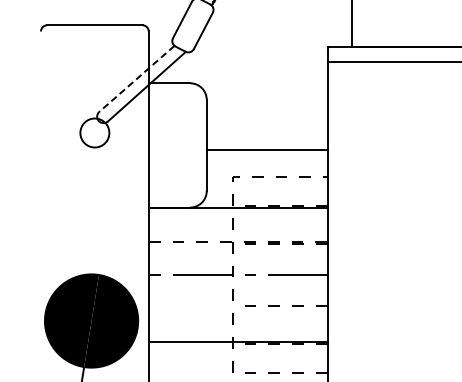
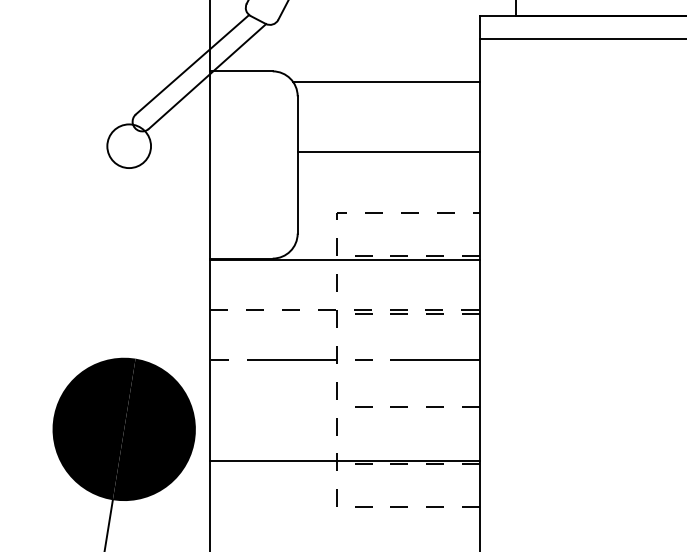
line: (136, 79) -> (191, 65), dashed -> solid
line: (265, 90) -> (386, 82), added
line: (266, 150) -> (387, 153), moved

